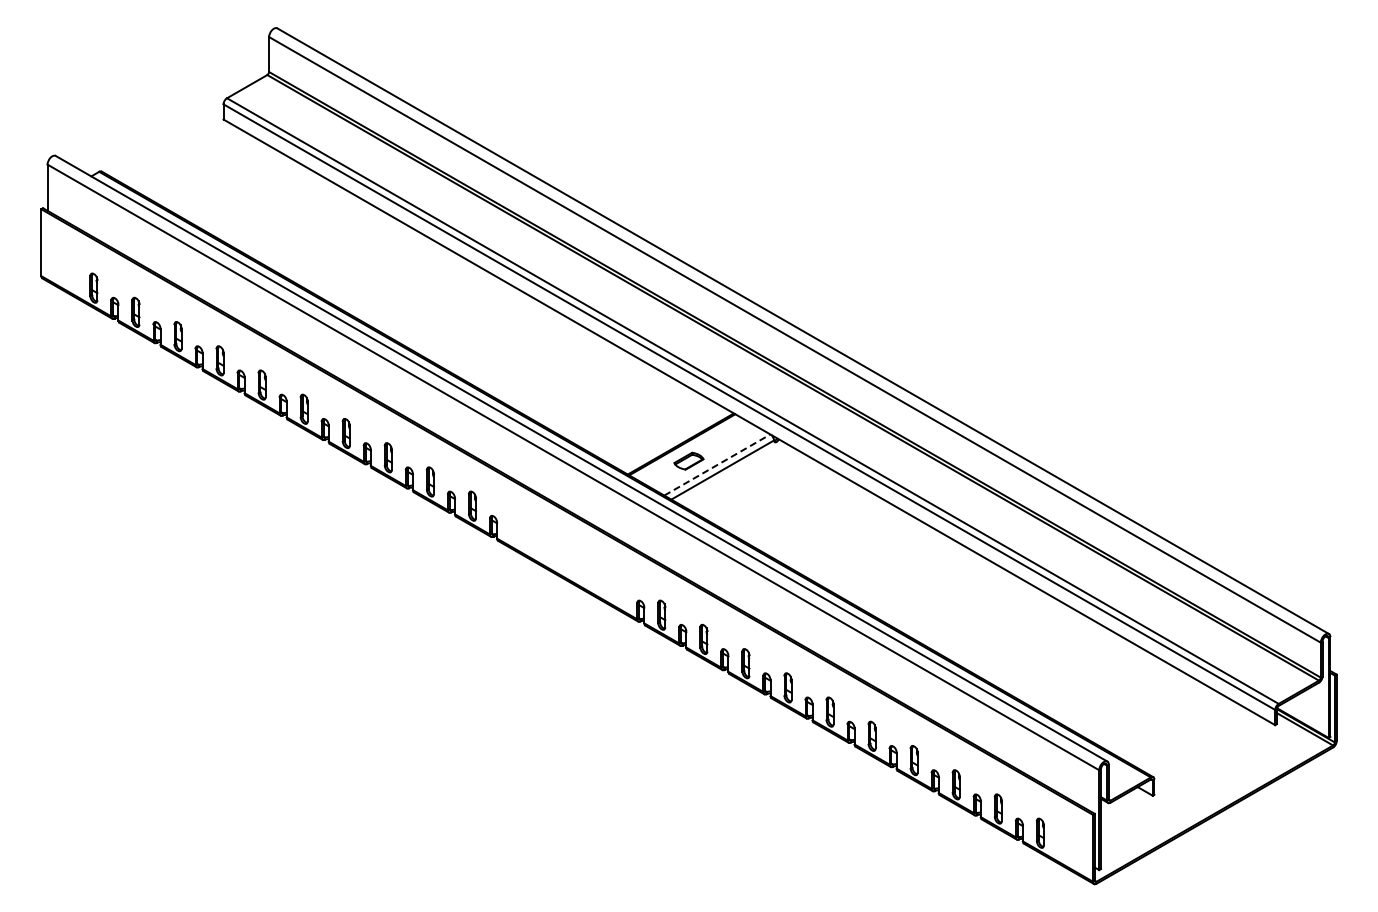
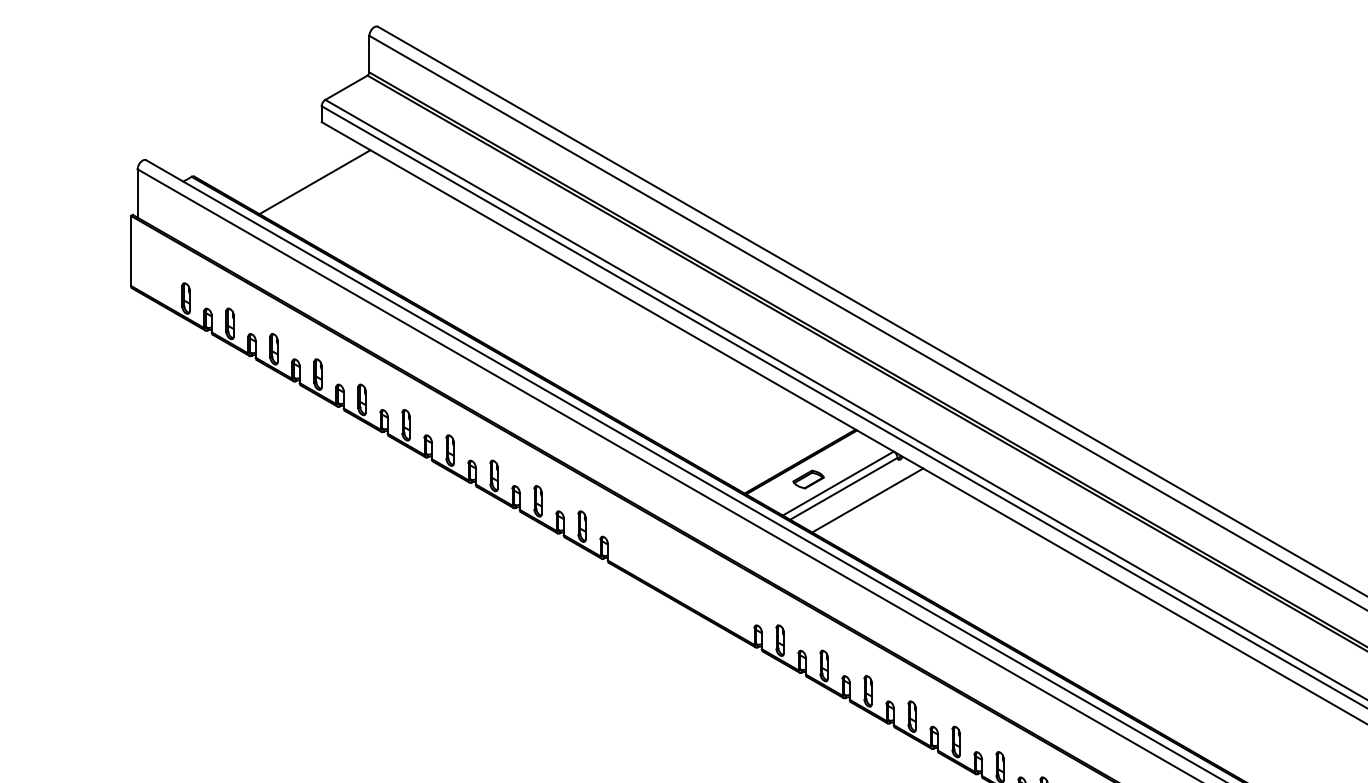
line: (217, 176) -> (315, 181), added
line: (717, 464) -> (838, 483), dashed -> solid
line: (745, 480) -> (867, 499), added

